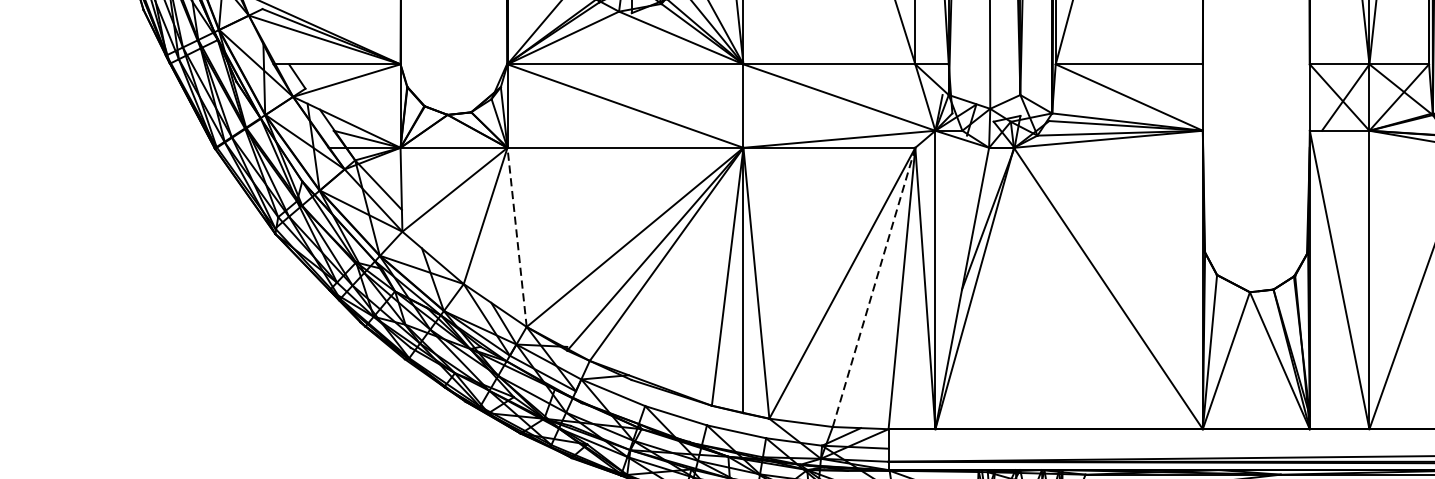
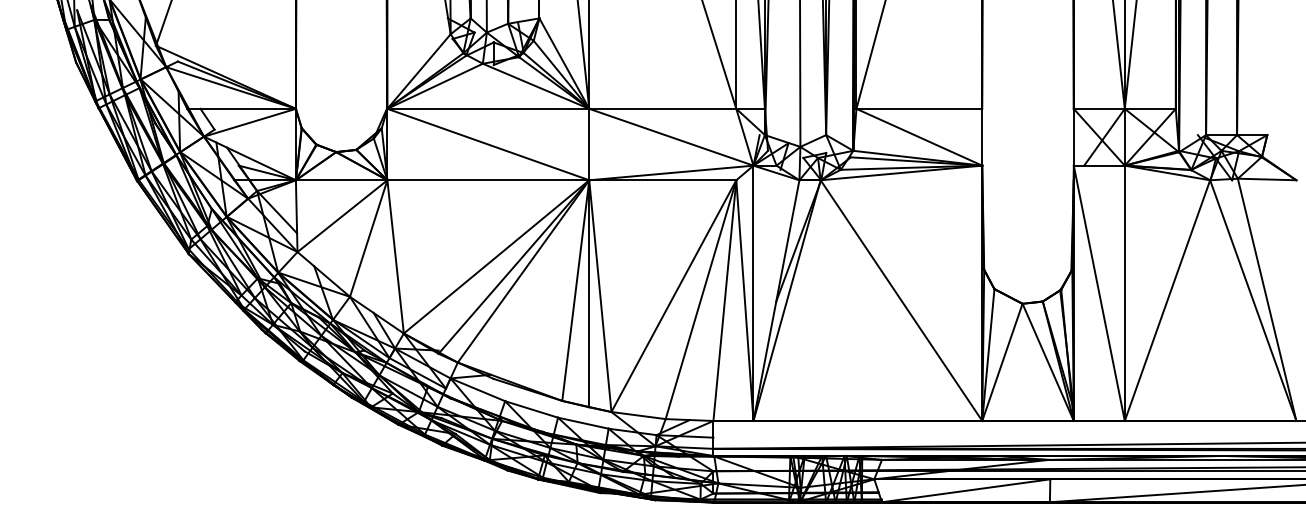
line: (516, 236) -> (395, 256), dashed -> solid
line: (874, 287) -> (701, 299), dashed -> solid

